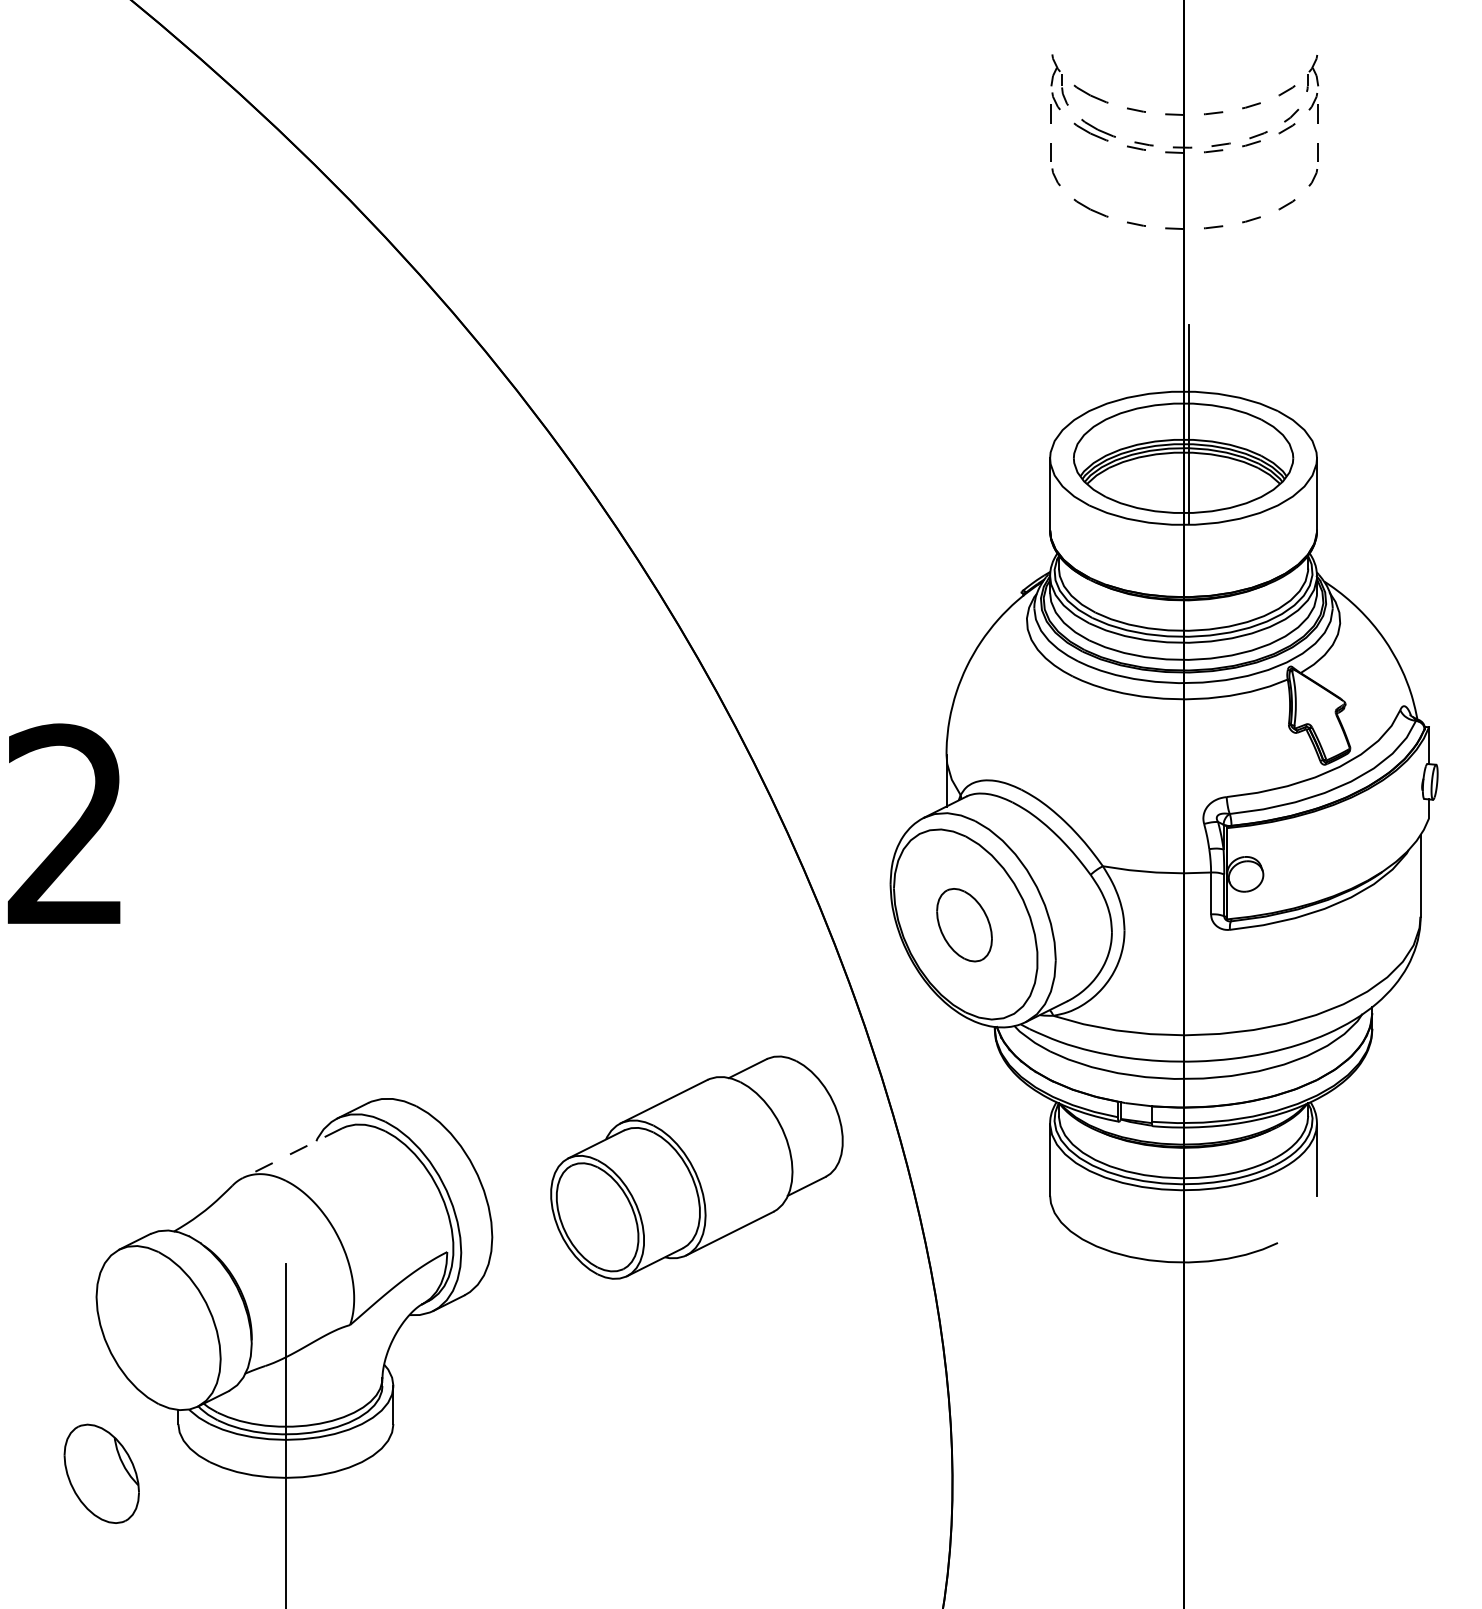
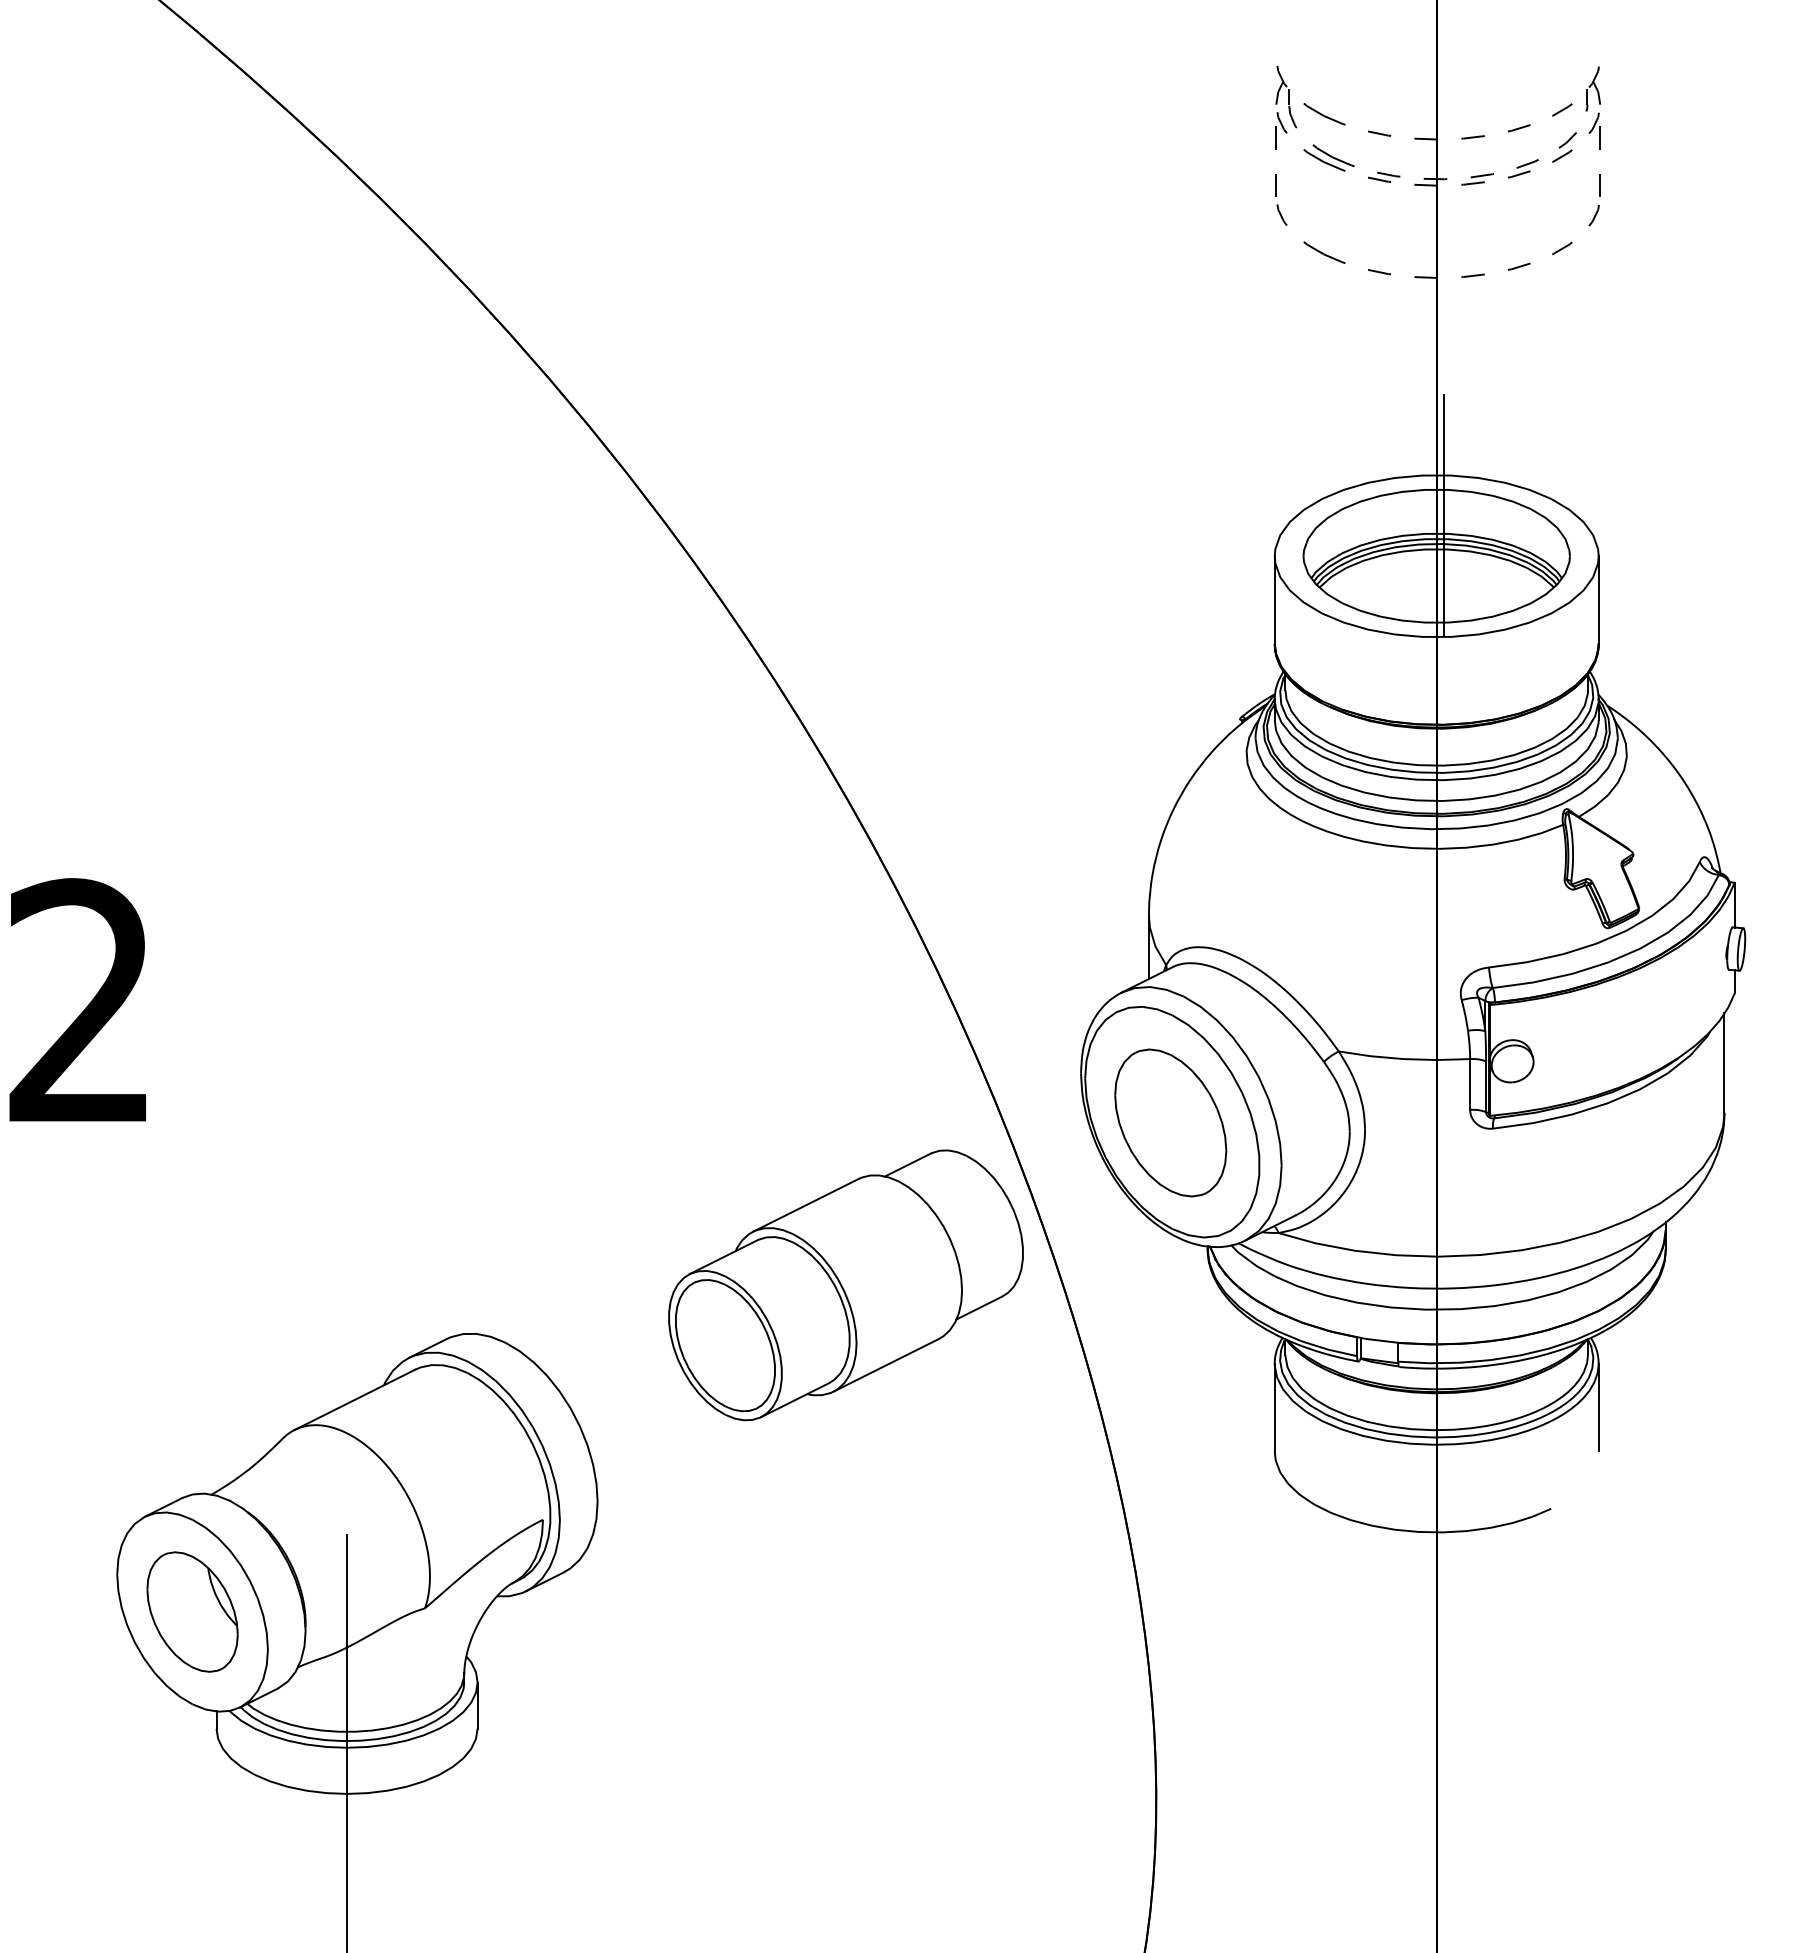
part: (964, 924) -> (1170, 1122), size x1.67
line: (292, 1153) -> (354, 1400), dashed -> solid
part: (696, 1167) -> (845, 1285), moved
part: (101, 1473) -> (192, 1611), moved

